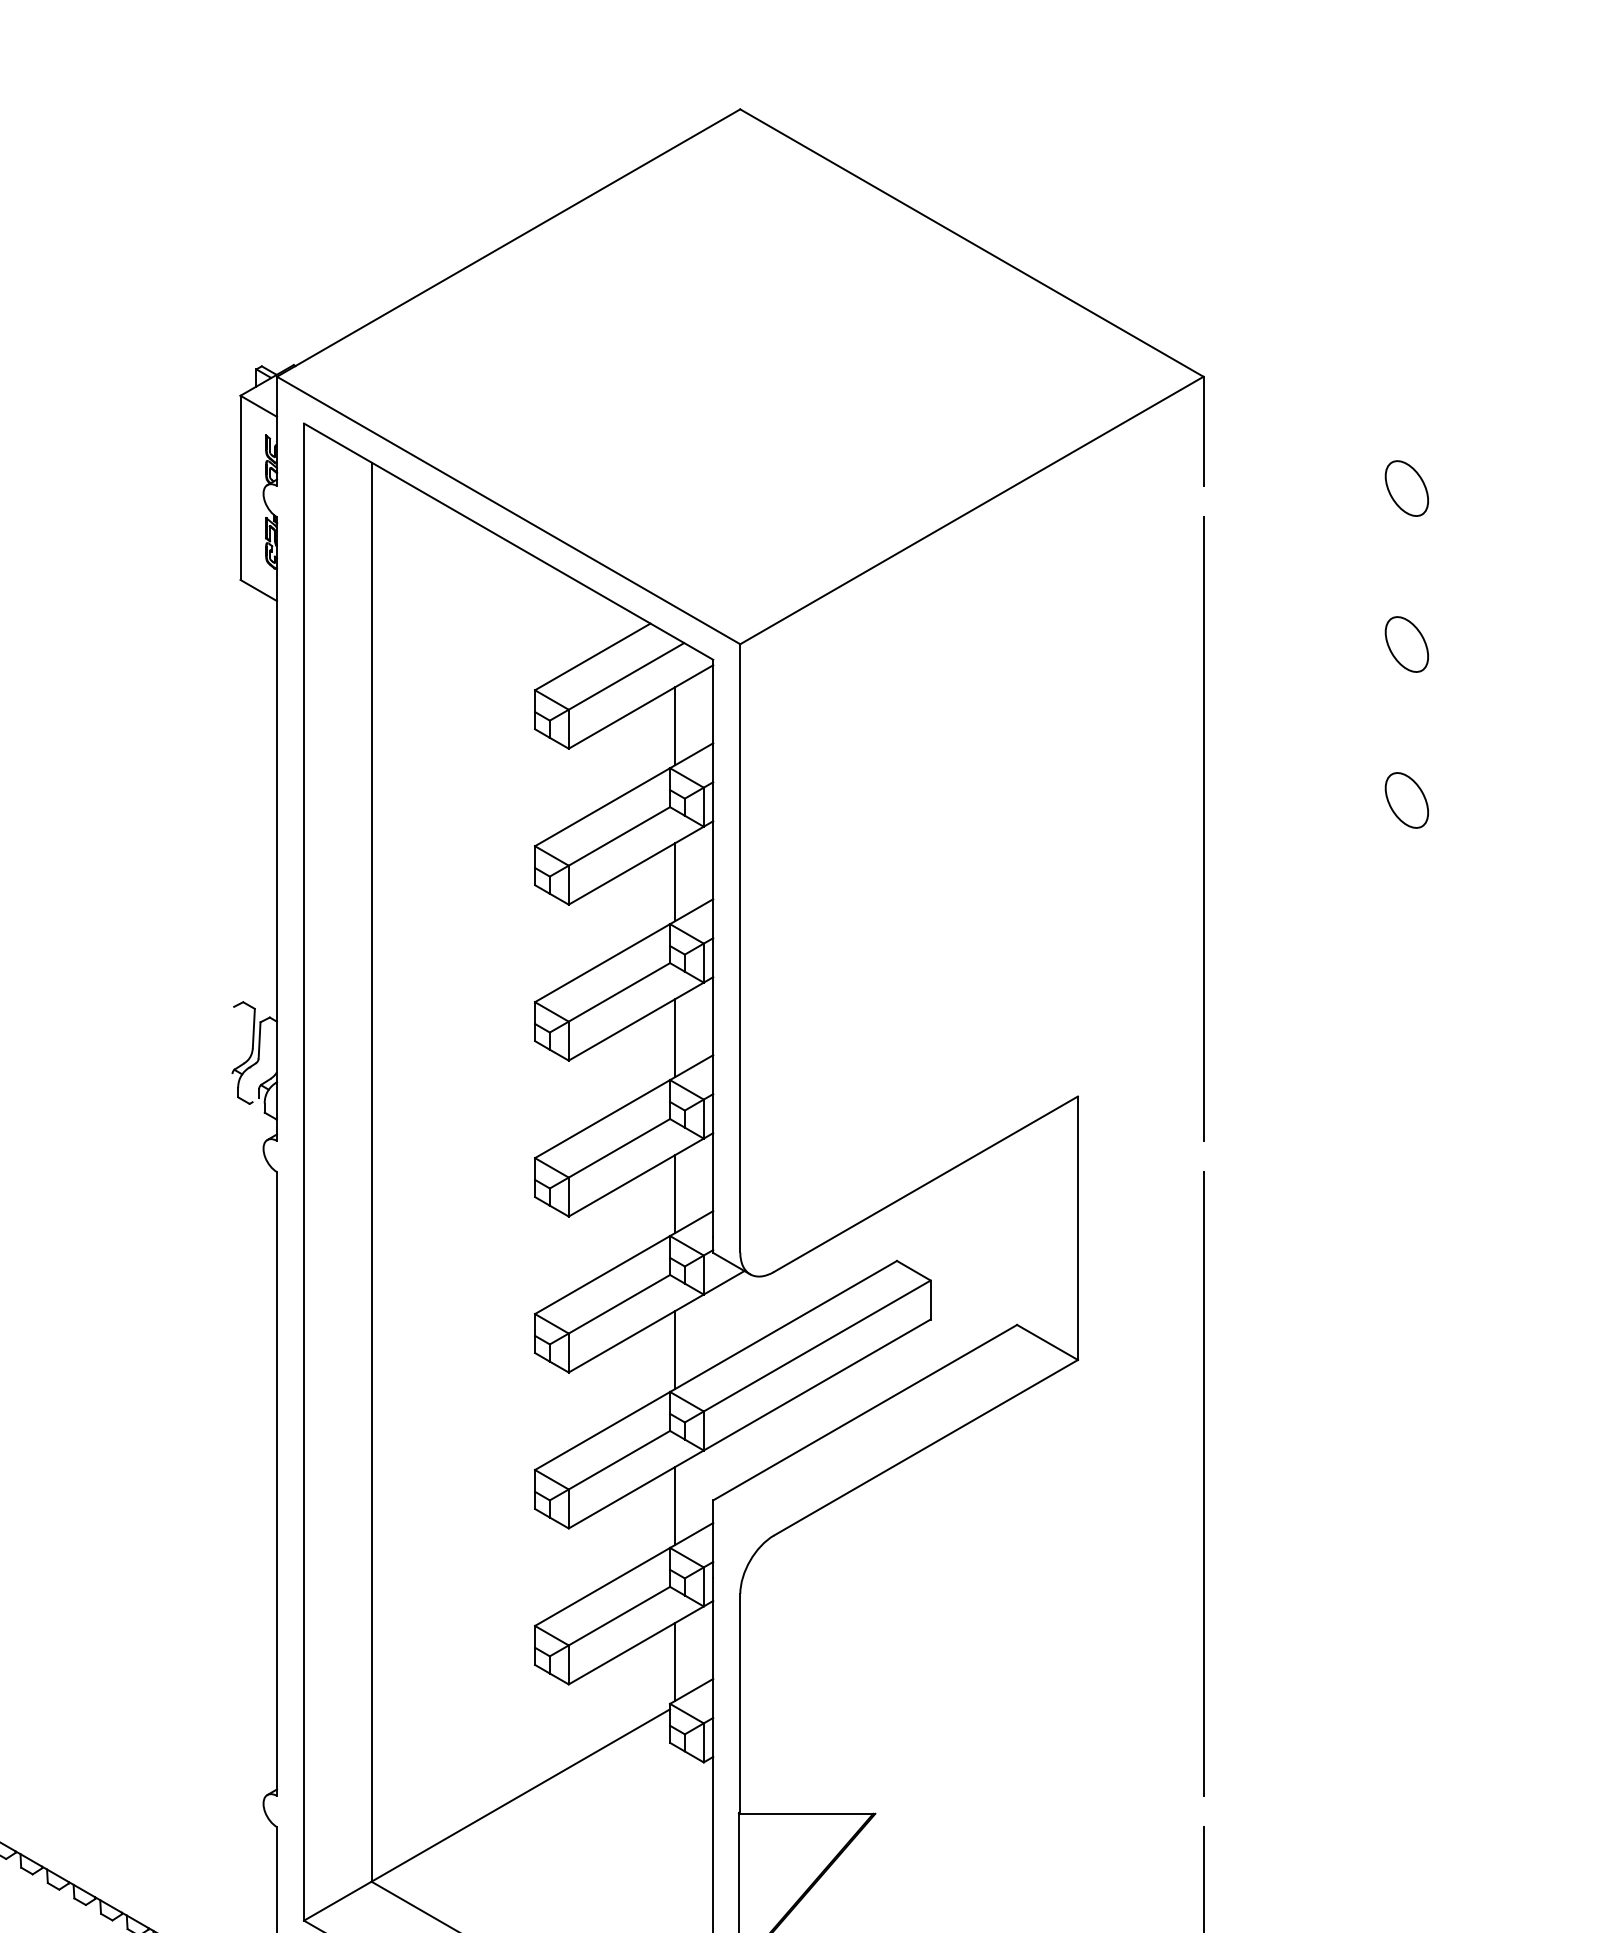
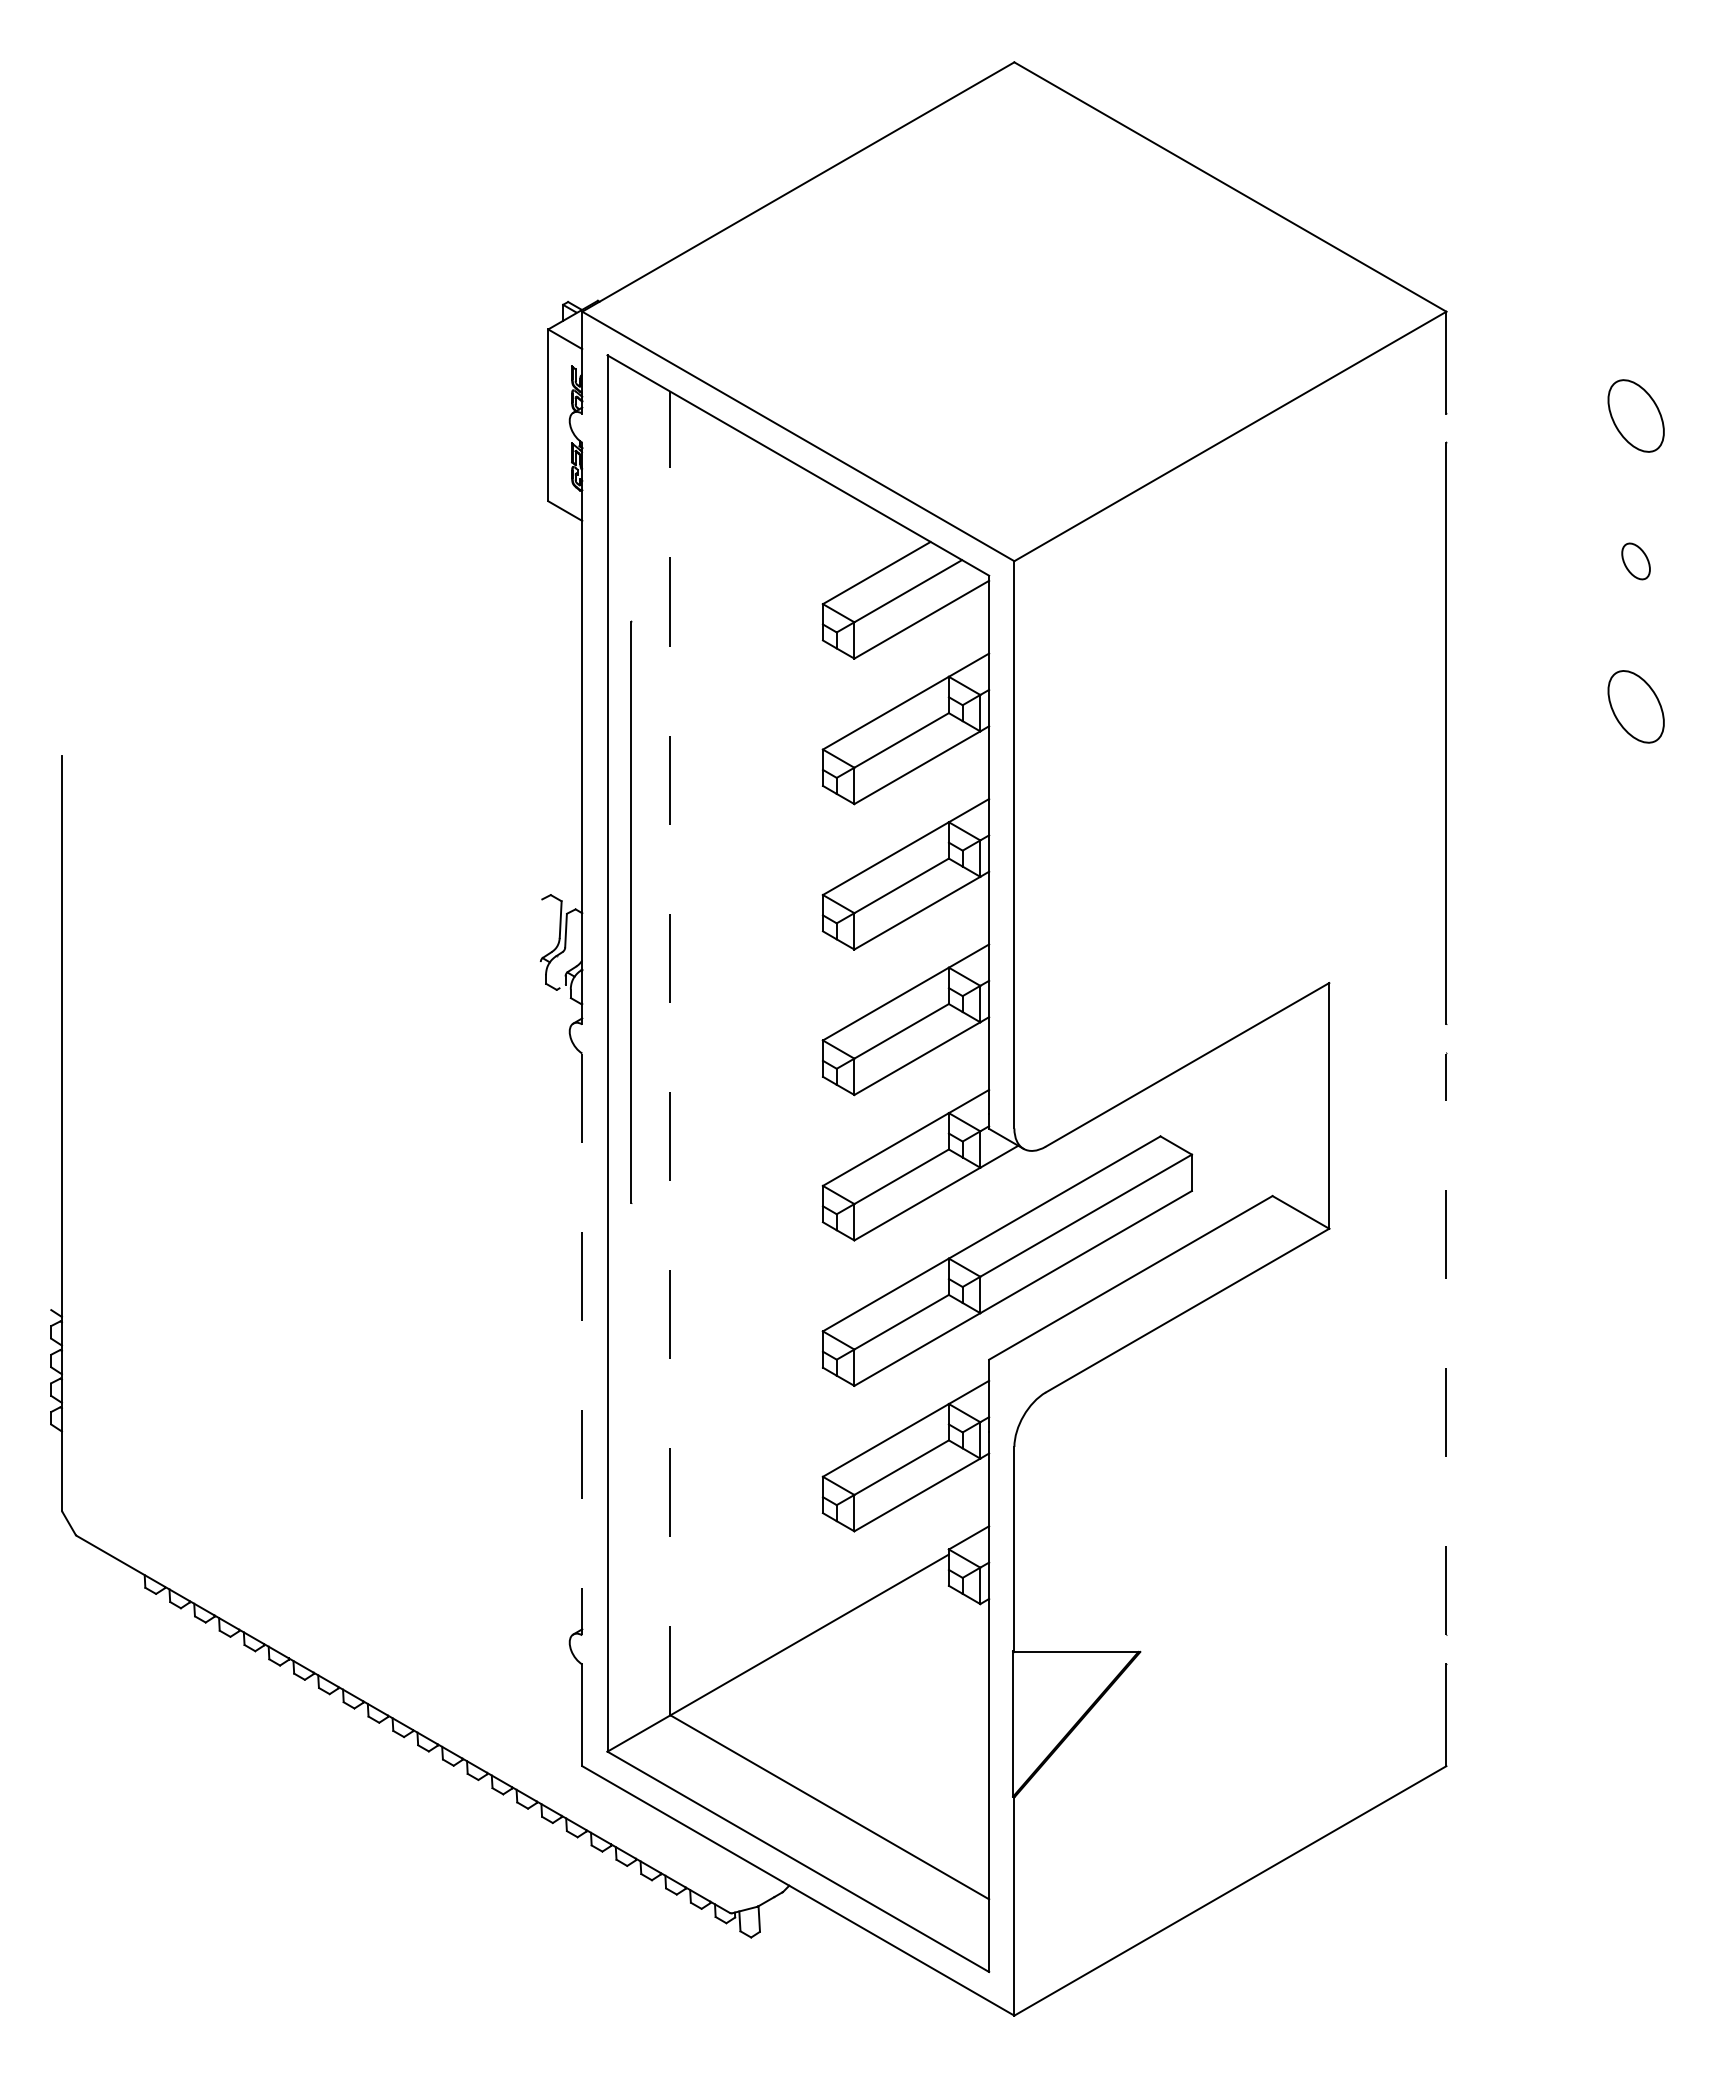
part: (1406, 488) -> (1635, 415), size x1.4
part: (1406, 644) -> (1635, 561), size x0.7
line: (675, 726) -> (953, 637), removed
part: (1406, 800) -> (1635, 706), size x1.4
line: (675, 881) -> (953, 782), removed
line: (329, 1019) -> (631, 911), added
line: (675, 1038) -> (953, 928), removed
line: (371, 1172) -> (670, 1053), solid -> dashed
line: (675, 1193) -> (953, 1073), removed
line: (675, 1349) -> (953, 1218), removed
line: (277, 1484) -> (582, 1344), solid -> dashed
line: (1203, 1484) -> (1446, 1344), solid -> dashed
line: (675, 1505) -> (953, 1364), removed
line: (675, 1661) -> (953, 1509), removed

